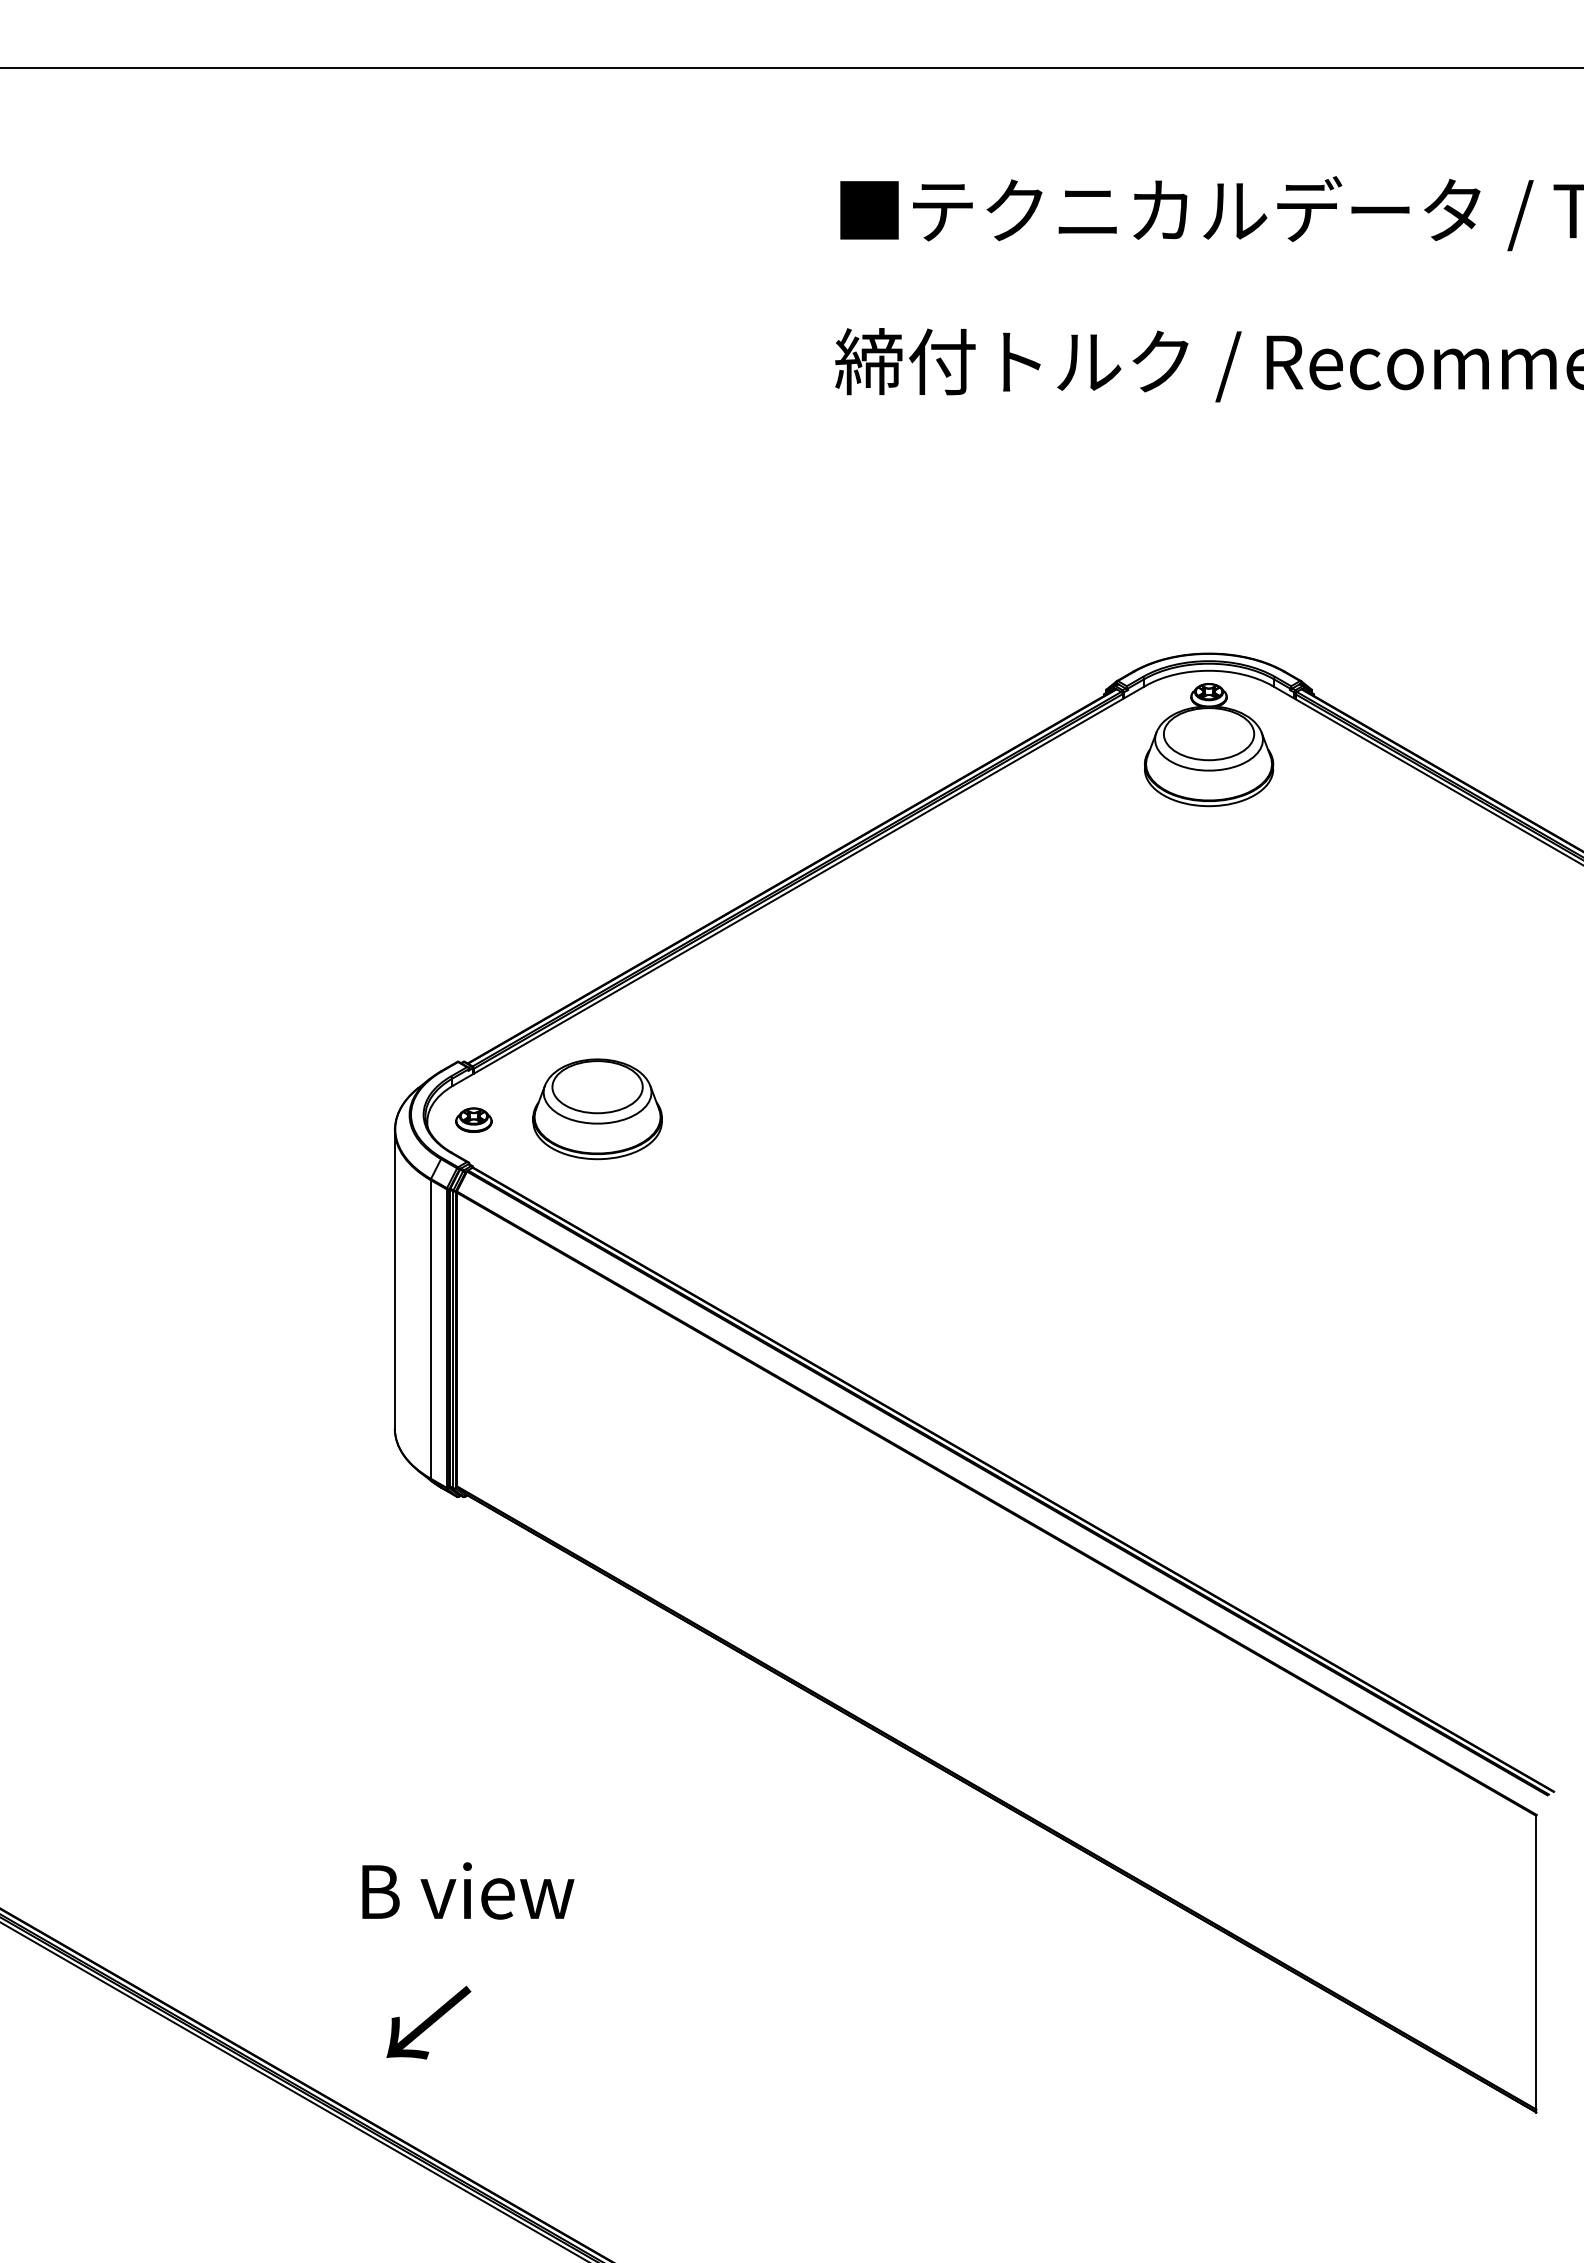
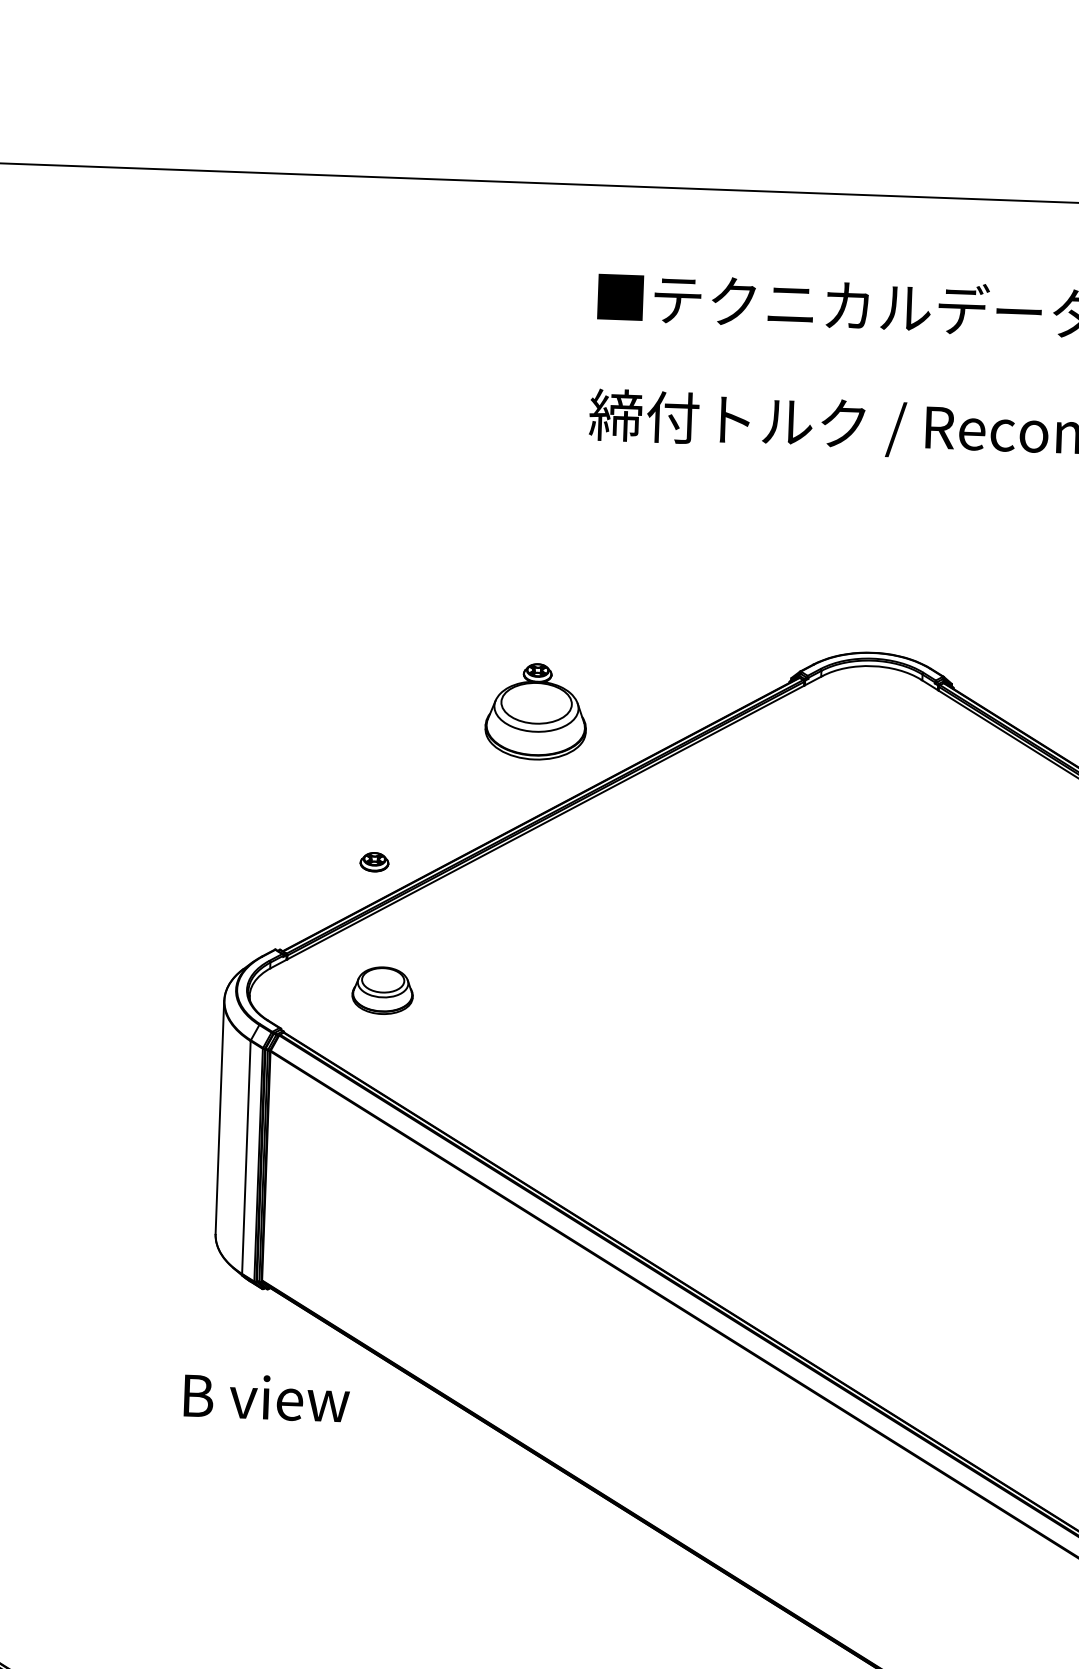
part: (1209, 745) -> (536, 712), moved
part: (597, 1109) -> (382, 990), size x0.6
part: (473, 1119) -> (374, 861), moved
text: (468, 1890) -> (267, 1397), moved

